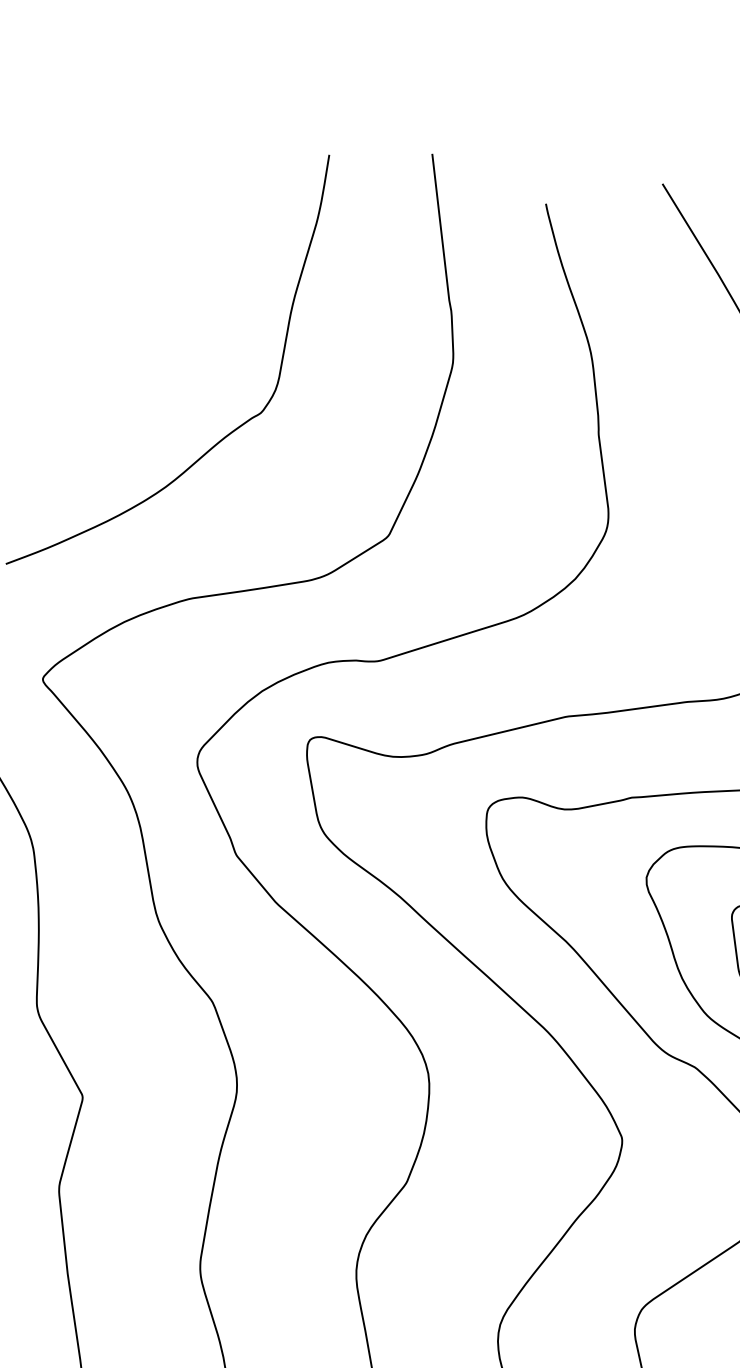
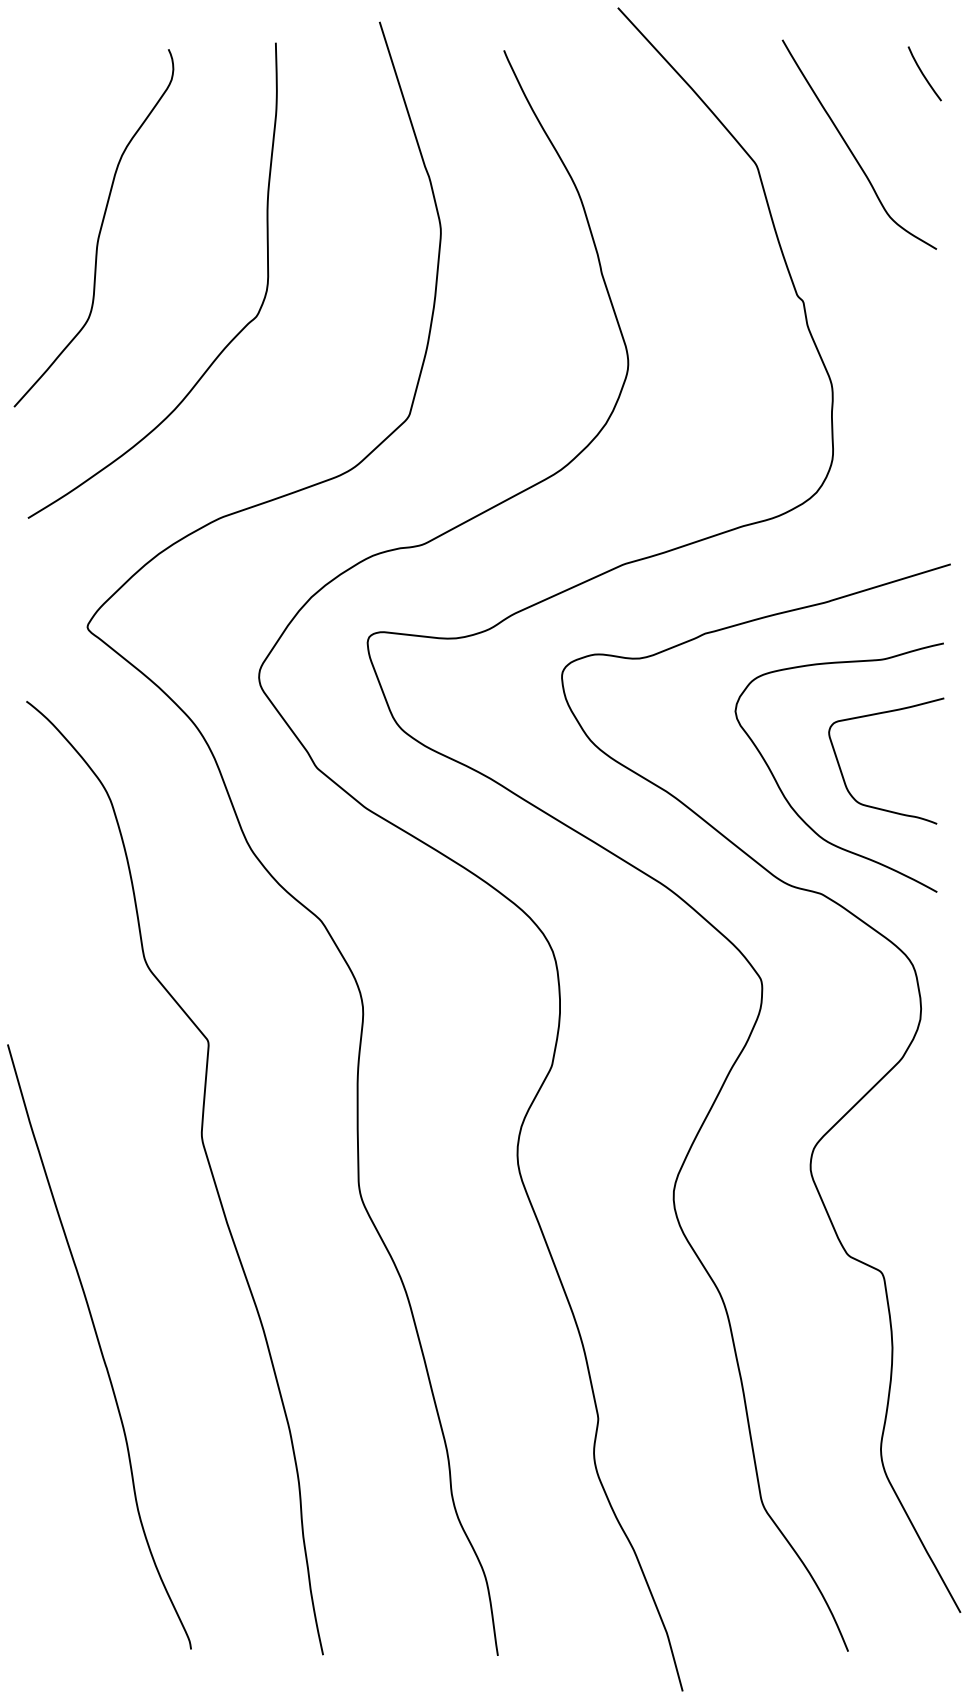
curve: (126, 301) -> (99, 229), added

